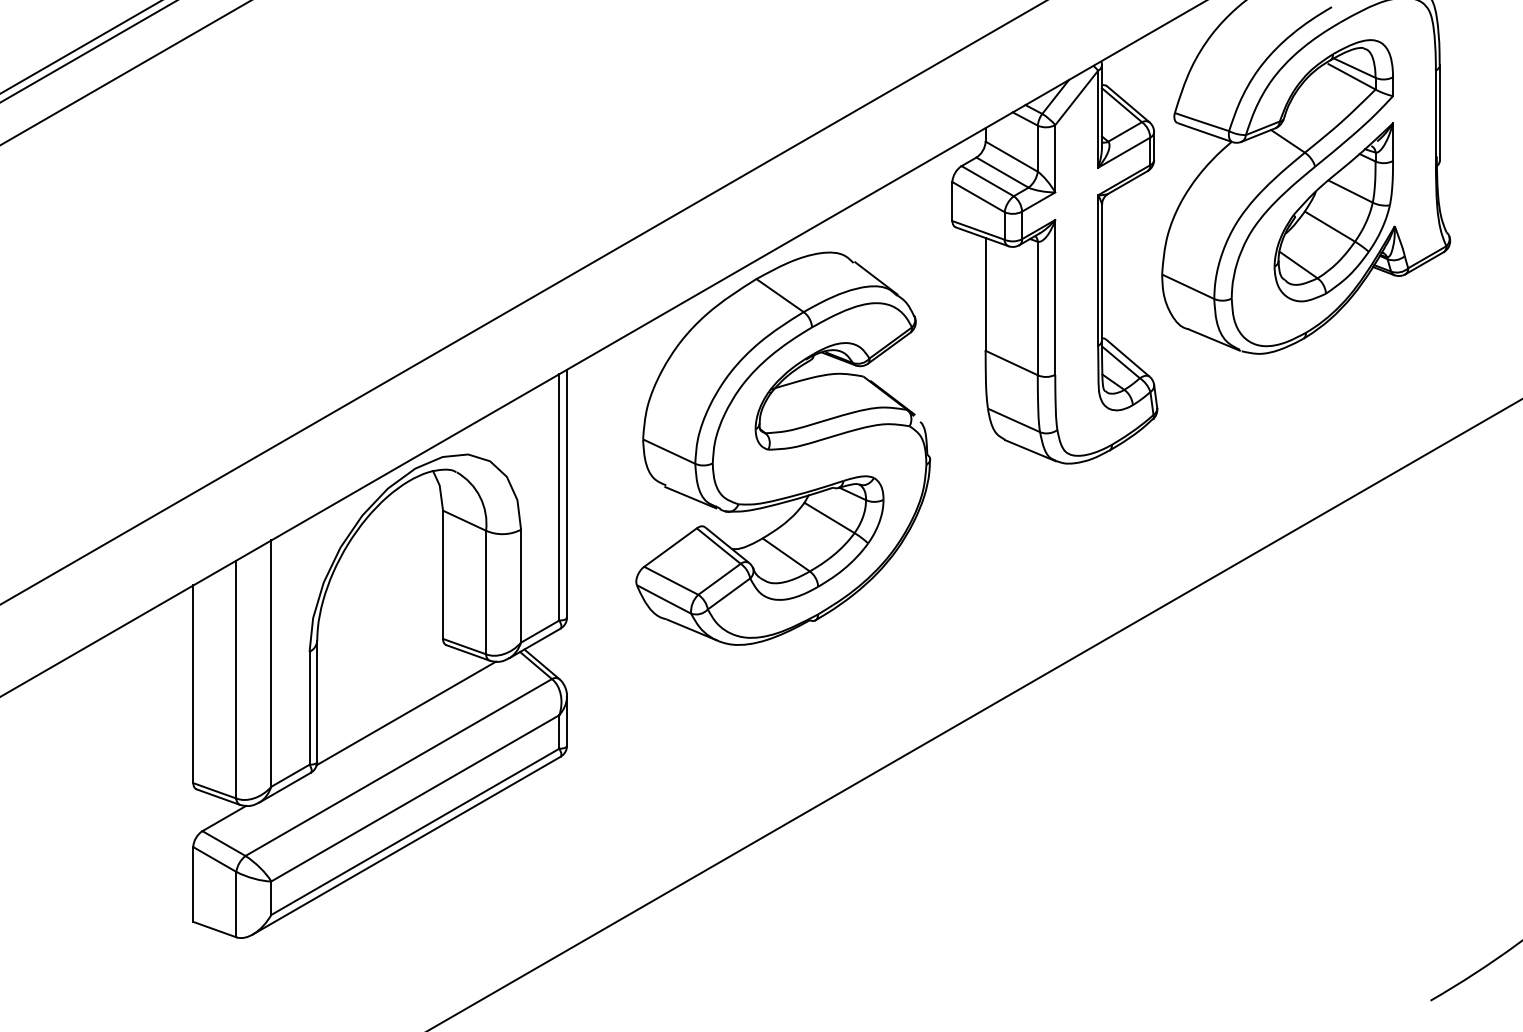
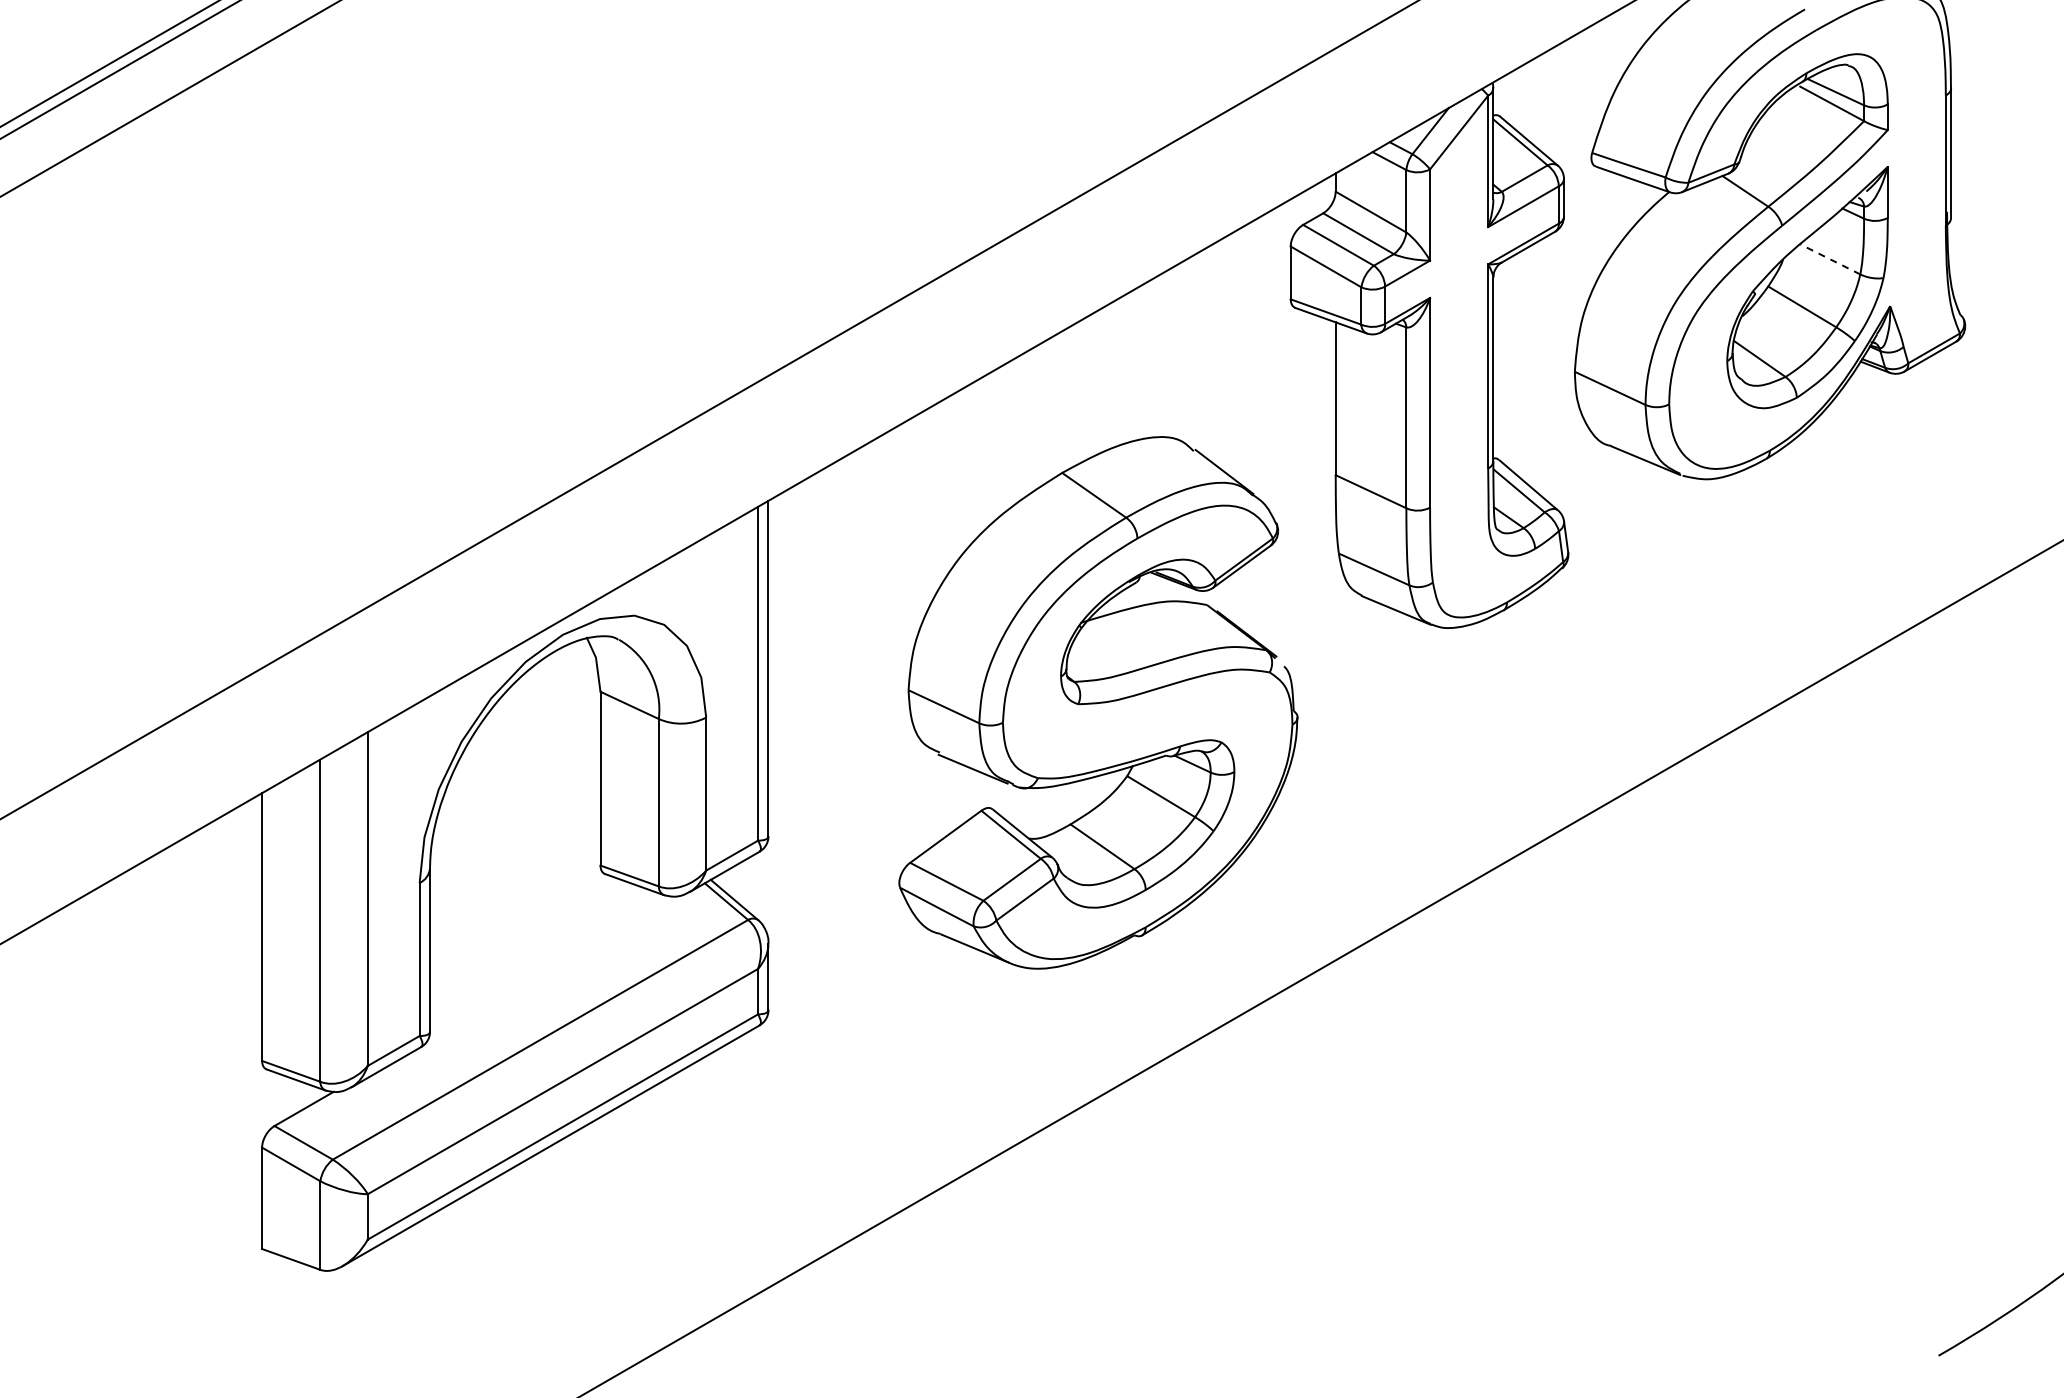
line: (1350, 191) -> (1830, 259), solid -> dashed
part: (783, 448) -> (1098, 702), moved
line: (406, 713) -> (550, 966), removed

